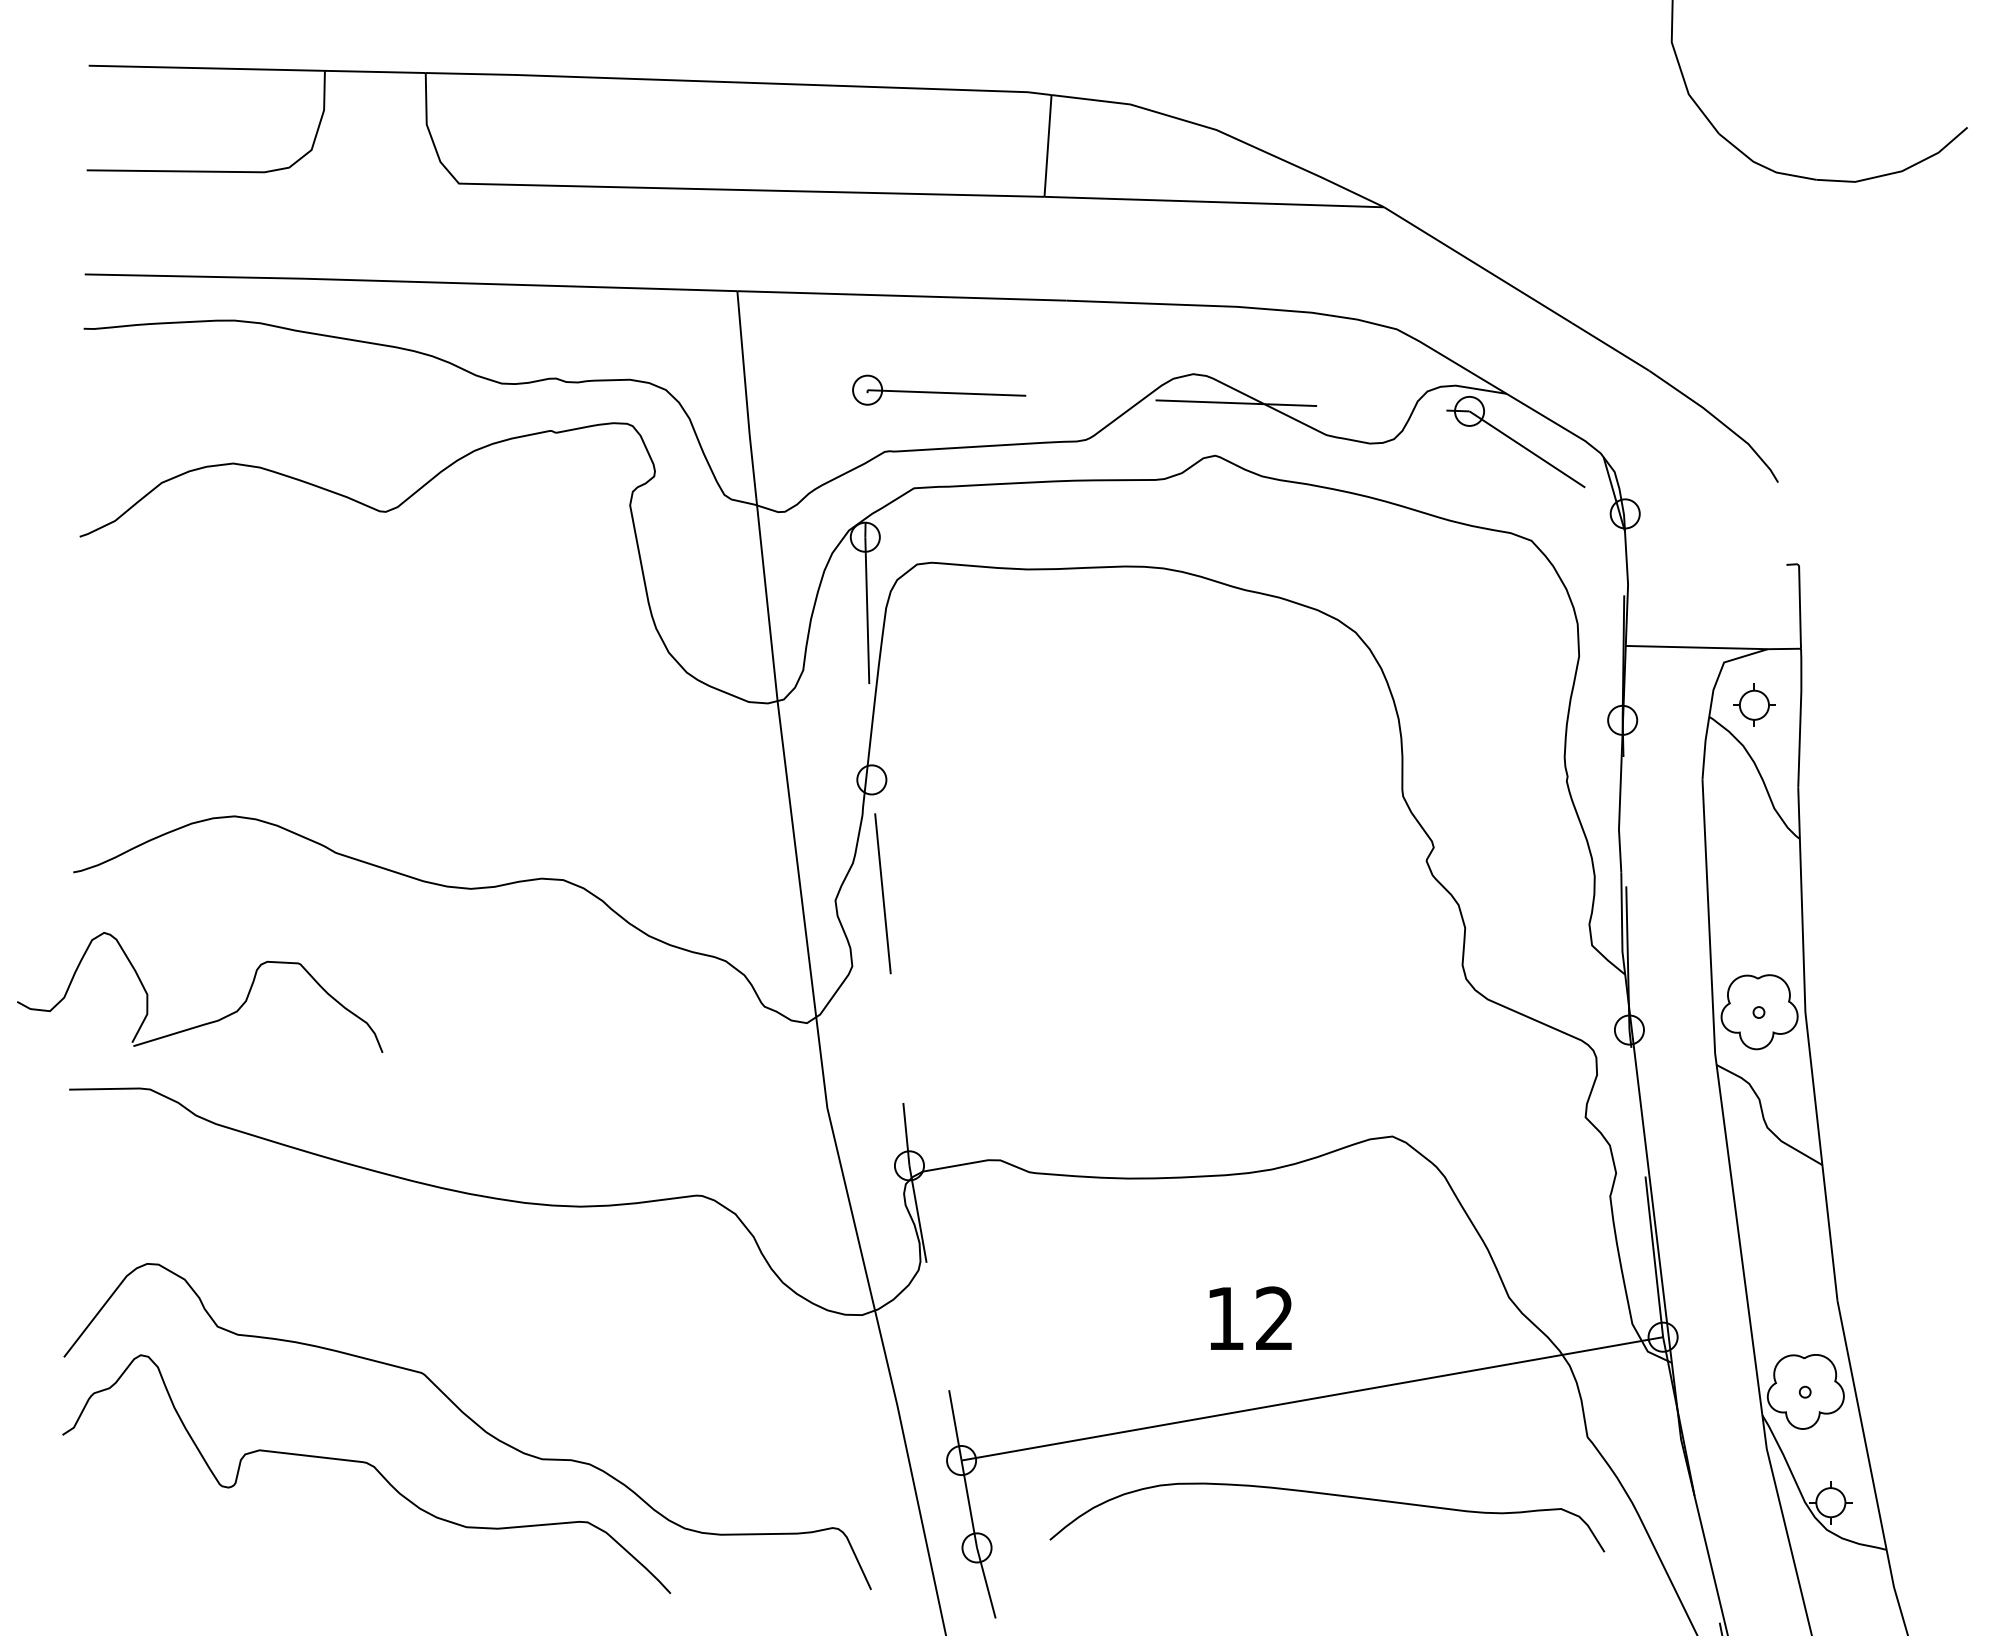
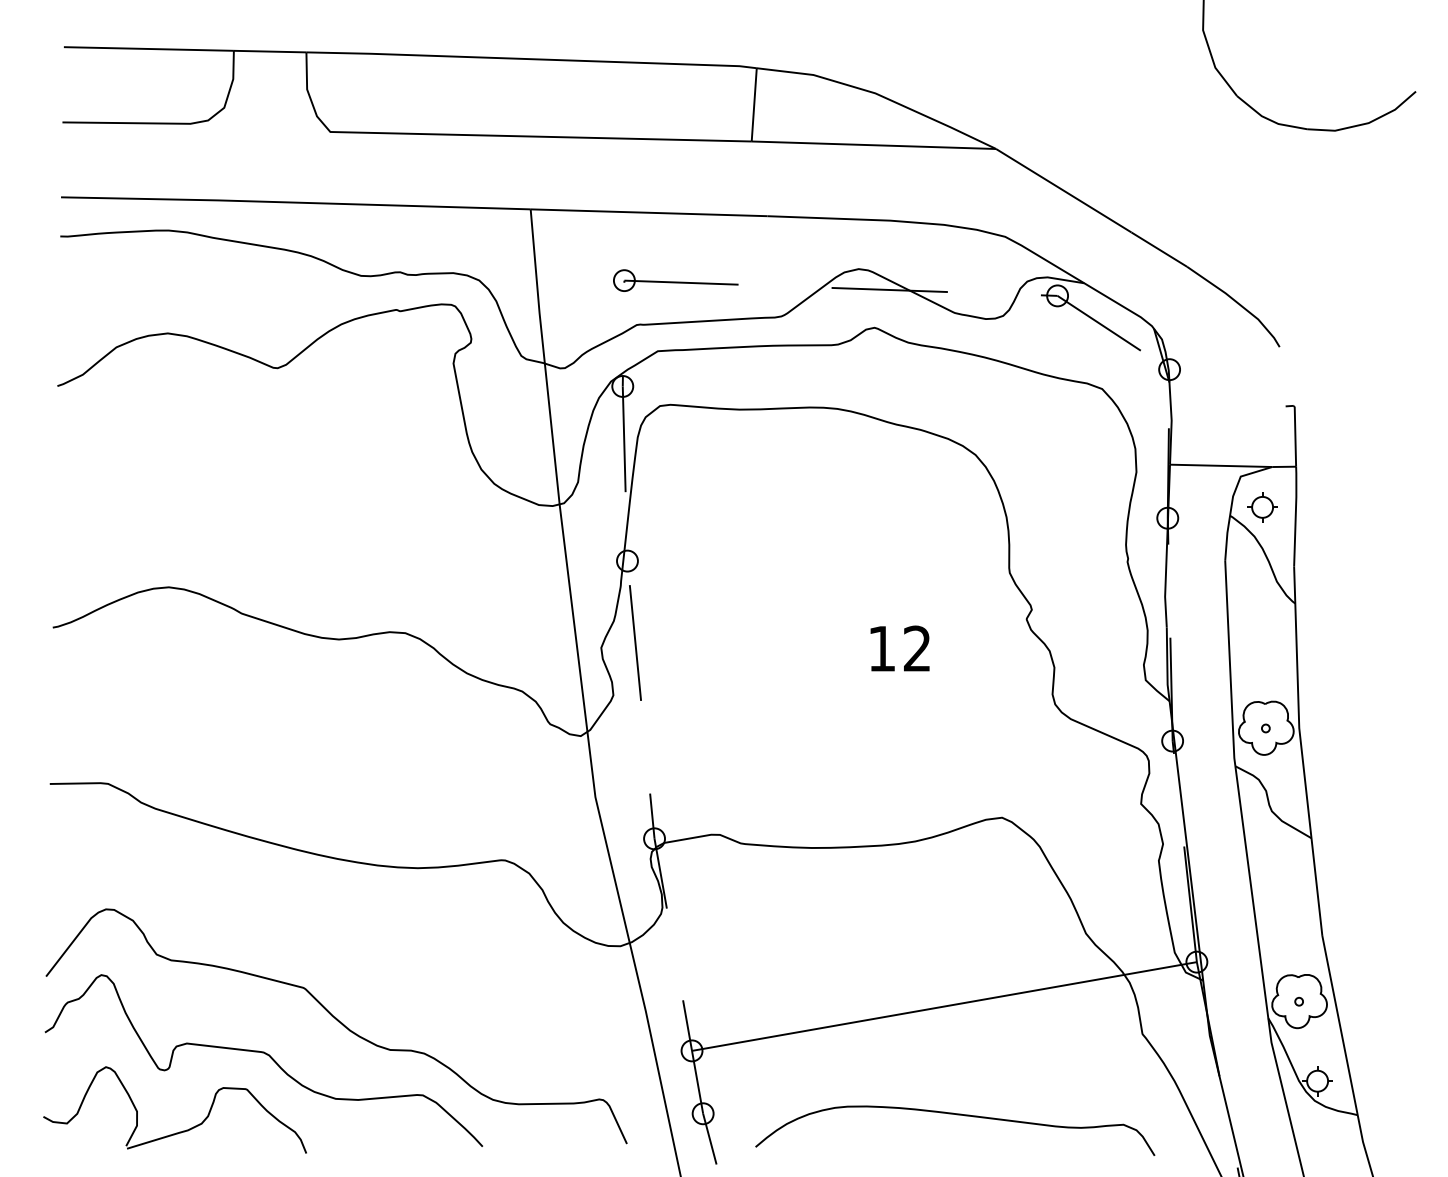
part: (206, 1022) -> (179, 1131), moved
text: (1249, 1318) -> (899, 648), moved
curve: (1329, 1496) -> (956, 1115), moved

